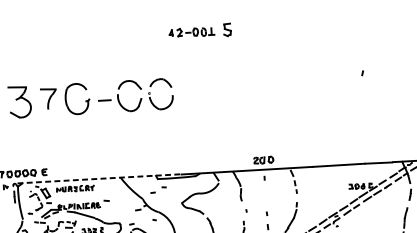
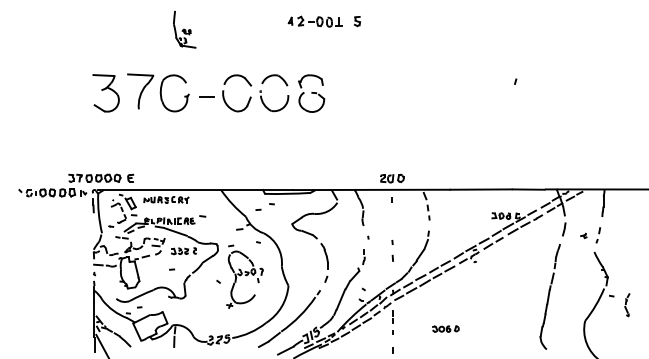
part: (226, 30) -> (356, 21), size x0.62
part: (82, 45) -> (184, 29), added
part: (192, 92) -> (311, 93), added
part: (48, 99) -> (140, 91), size x1.43
line: (99, 178) -> (195, 189), dashed -> solid

